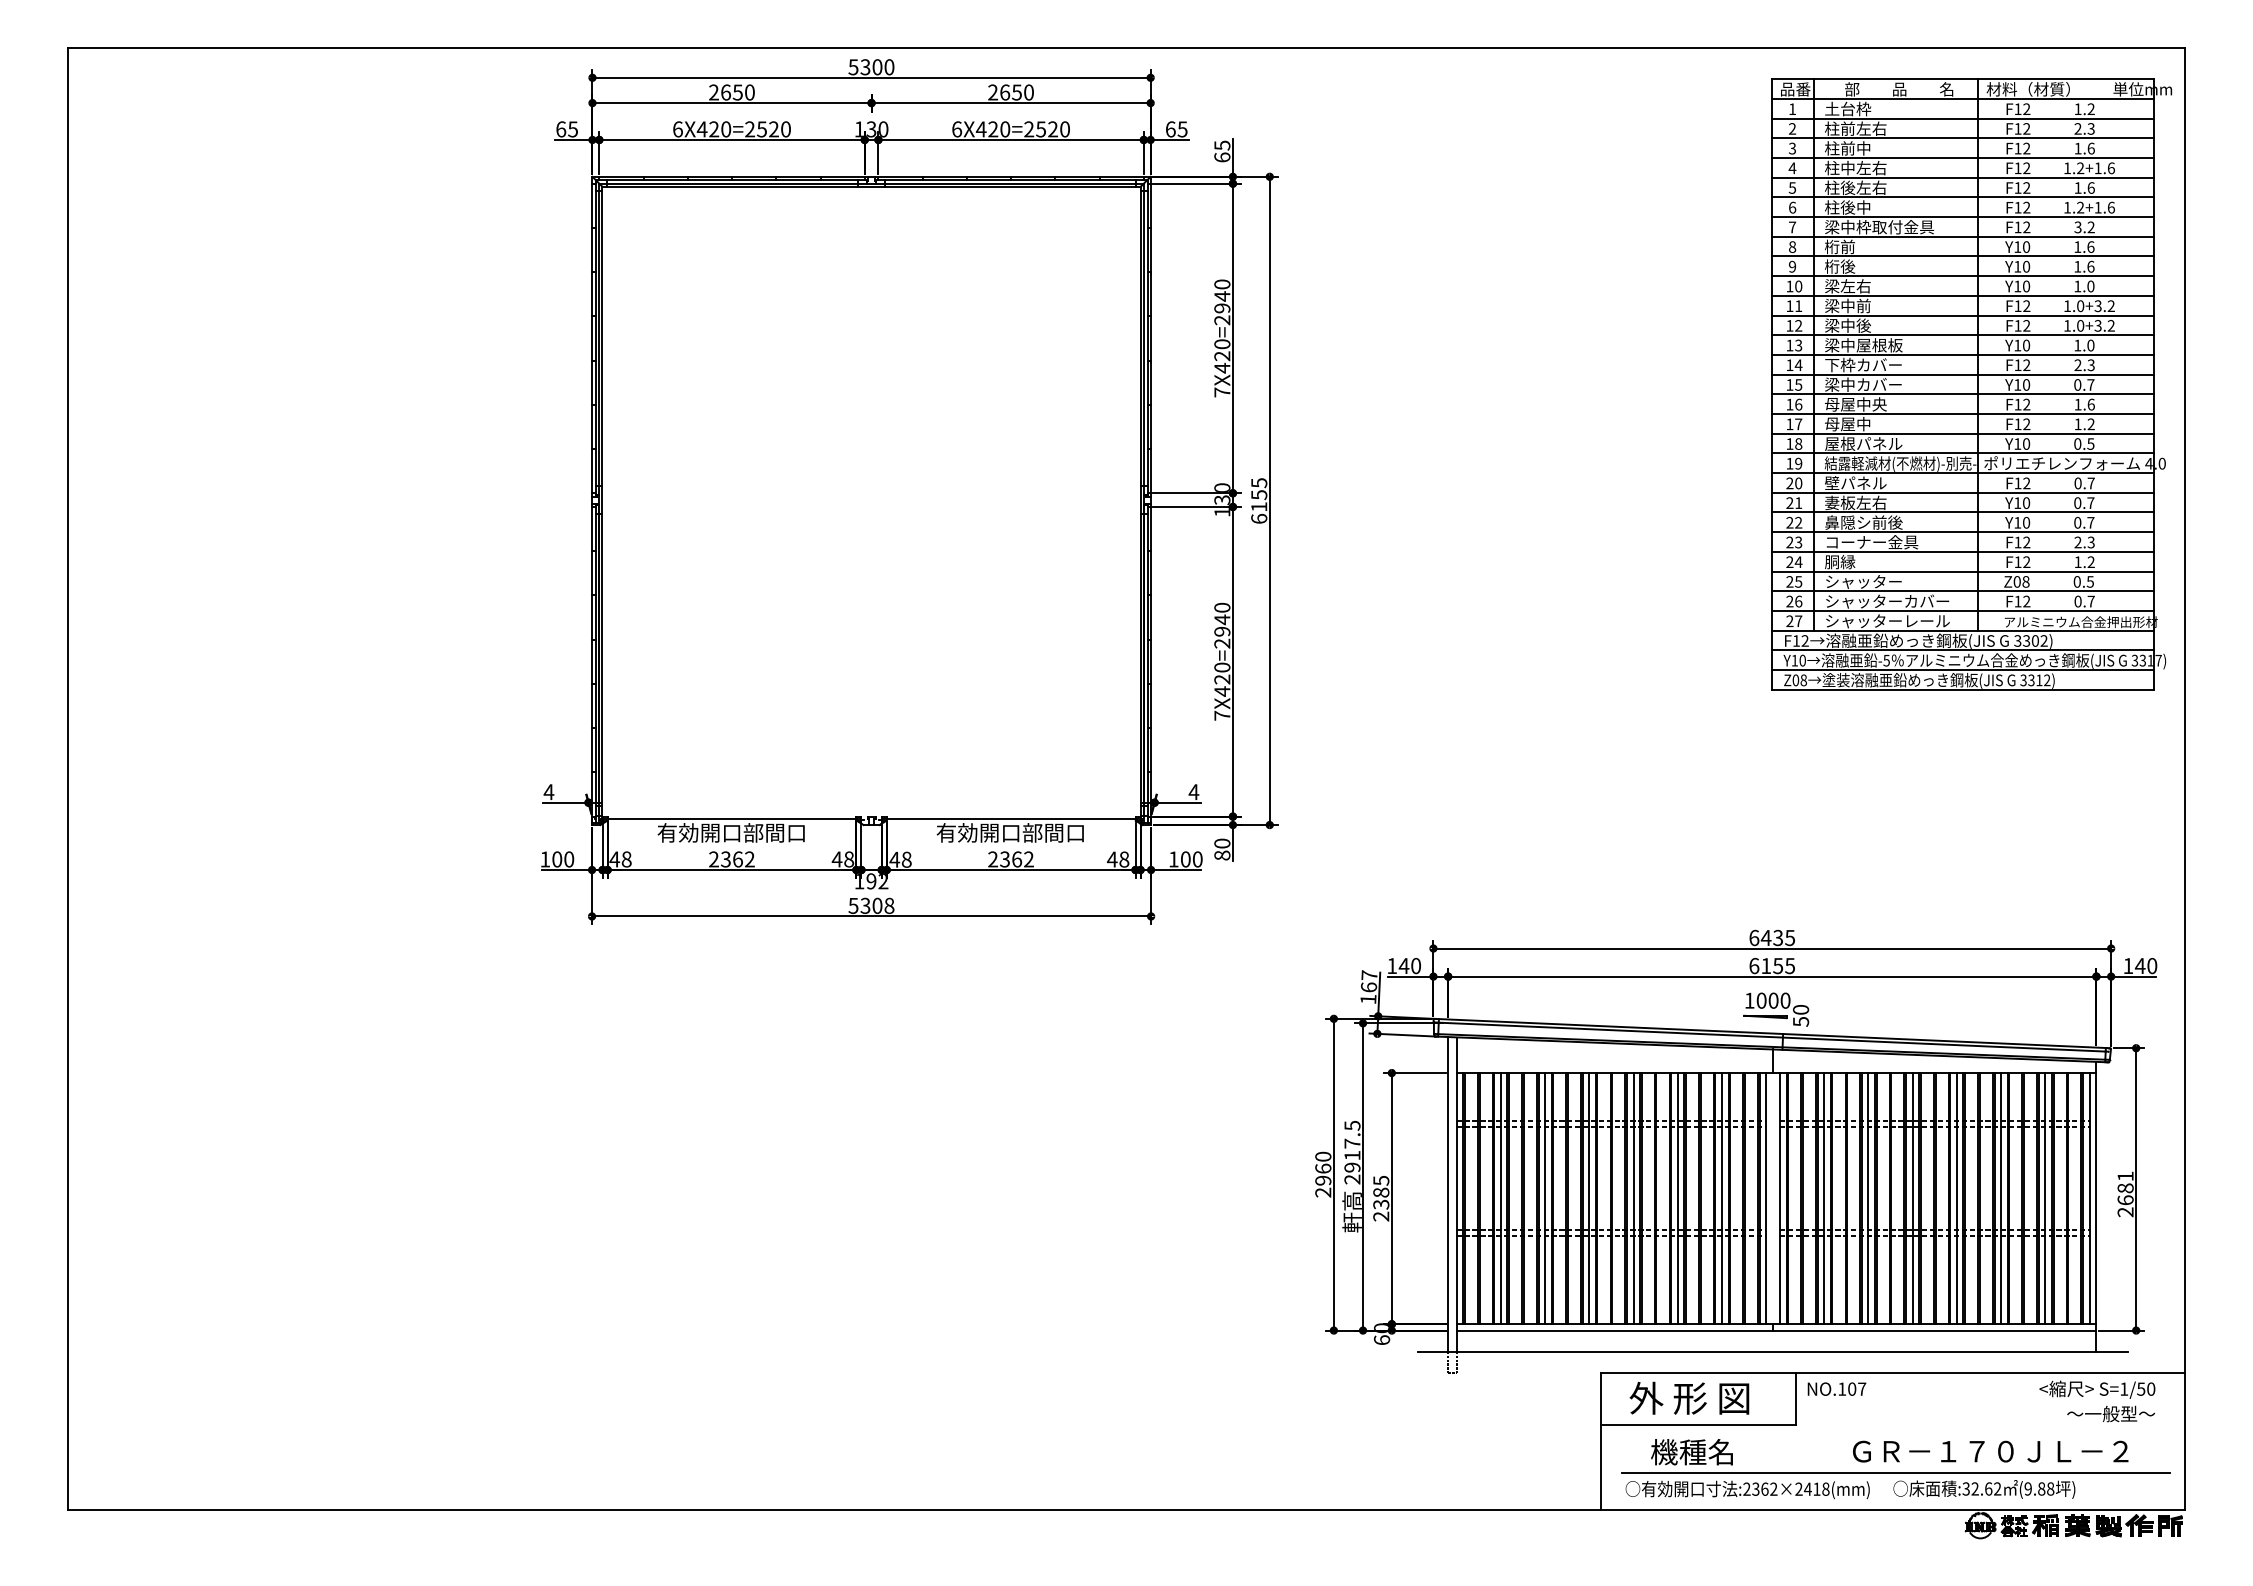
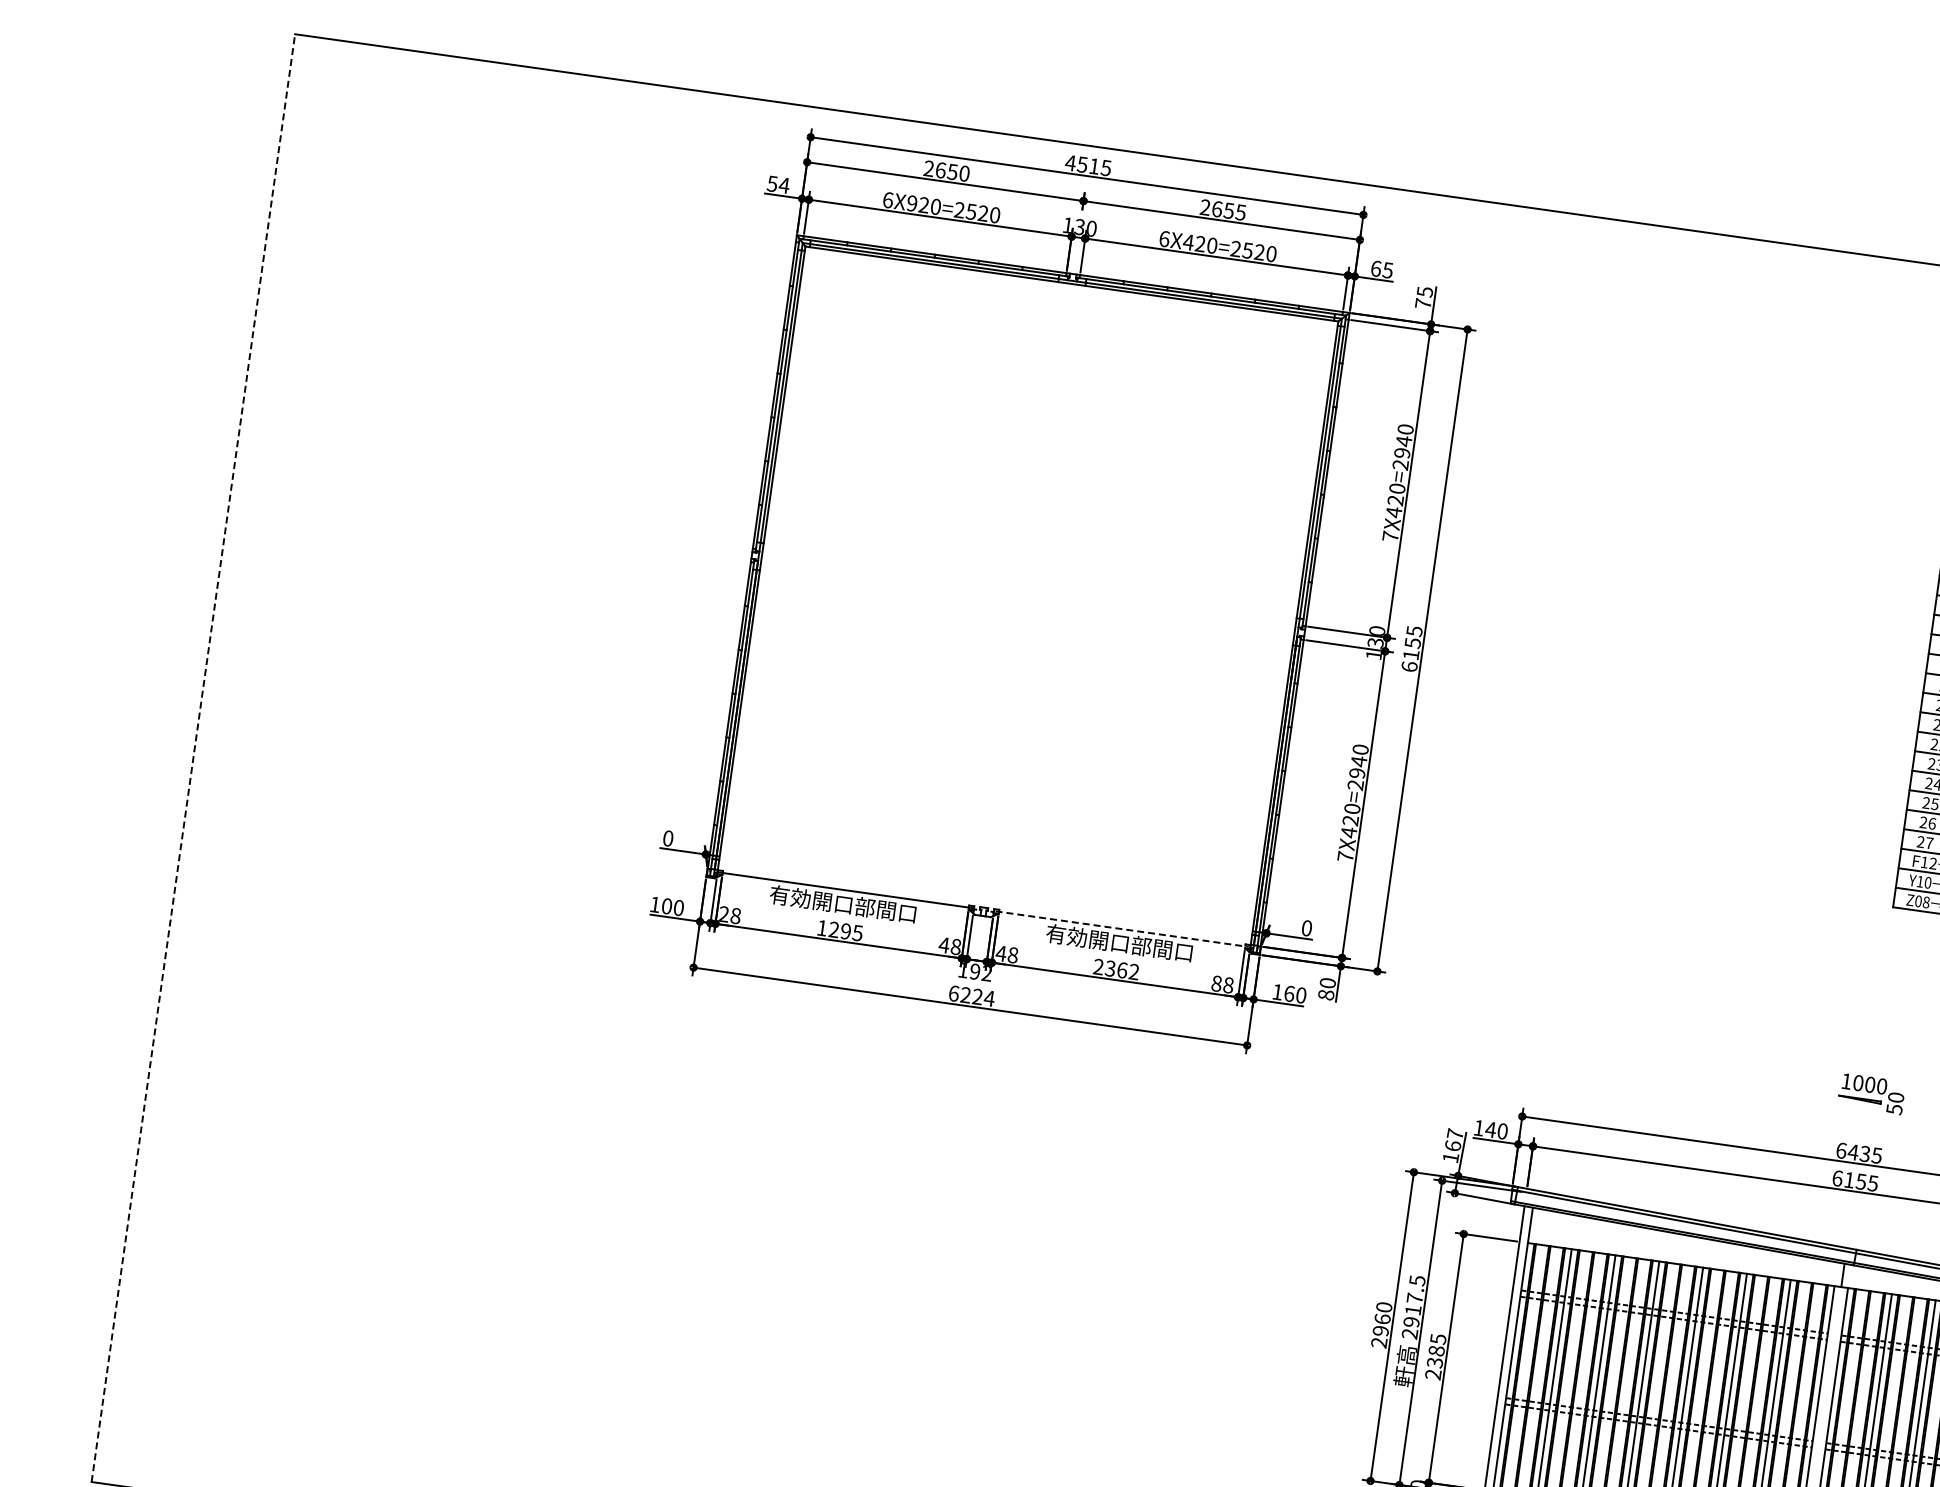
text: (871, 67) -> (1088, 165), 5300 -> 4515
text: (1028, 92) -> (1240, 212), 2650 -> 2655
text: (567, 129) -> (778, 184), 65 -> 54
text: (701, 129) -> (911, 203), 6X420=2520 -> 6X920=2520
text: (1222, 157) -> (1423, 303), 65 -> 75
line: (67, 778) -> (193, 758), solid -> dashed
text: (548, 792) -> (667, 838), 4 -> 0
text: (1193, 792) -> (1306, 928), 4 -> 0
line: (1011, 818) -> (1122, 929), solid -> dashed
text: (614, 859) -> (723, 914), 48 -> 28
text: (731, 859) -> (839, 930), 2362 -> 1295
text: (1112, 859) -> (1216, 983), 48 -> 88
text: (1185, 859) -> (1289, 993), 100 -> 160
text: (871, 905) -> (971, 995), 5308 -> 6224
part: (1776, 1009) -> (1871, 1093), moved

